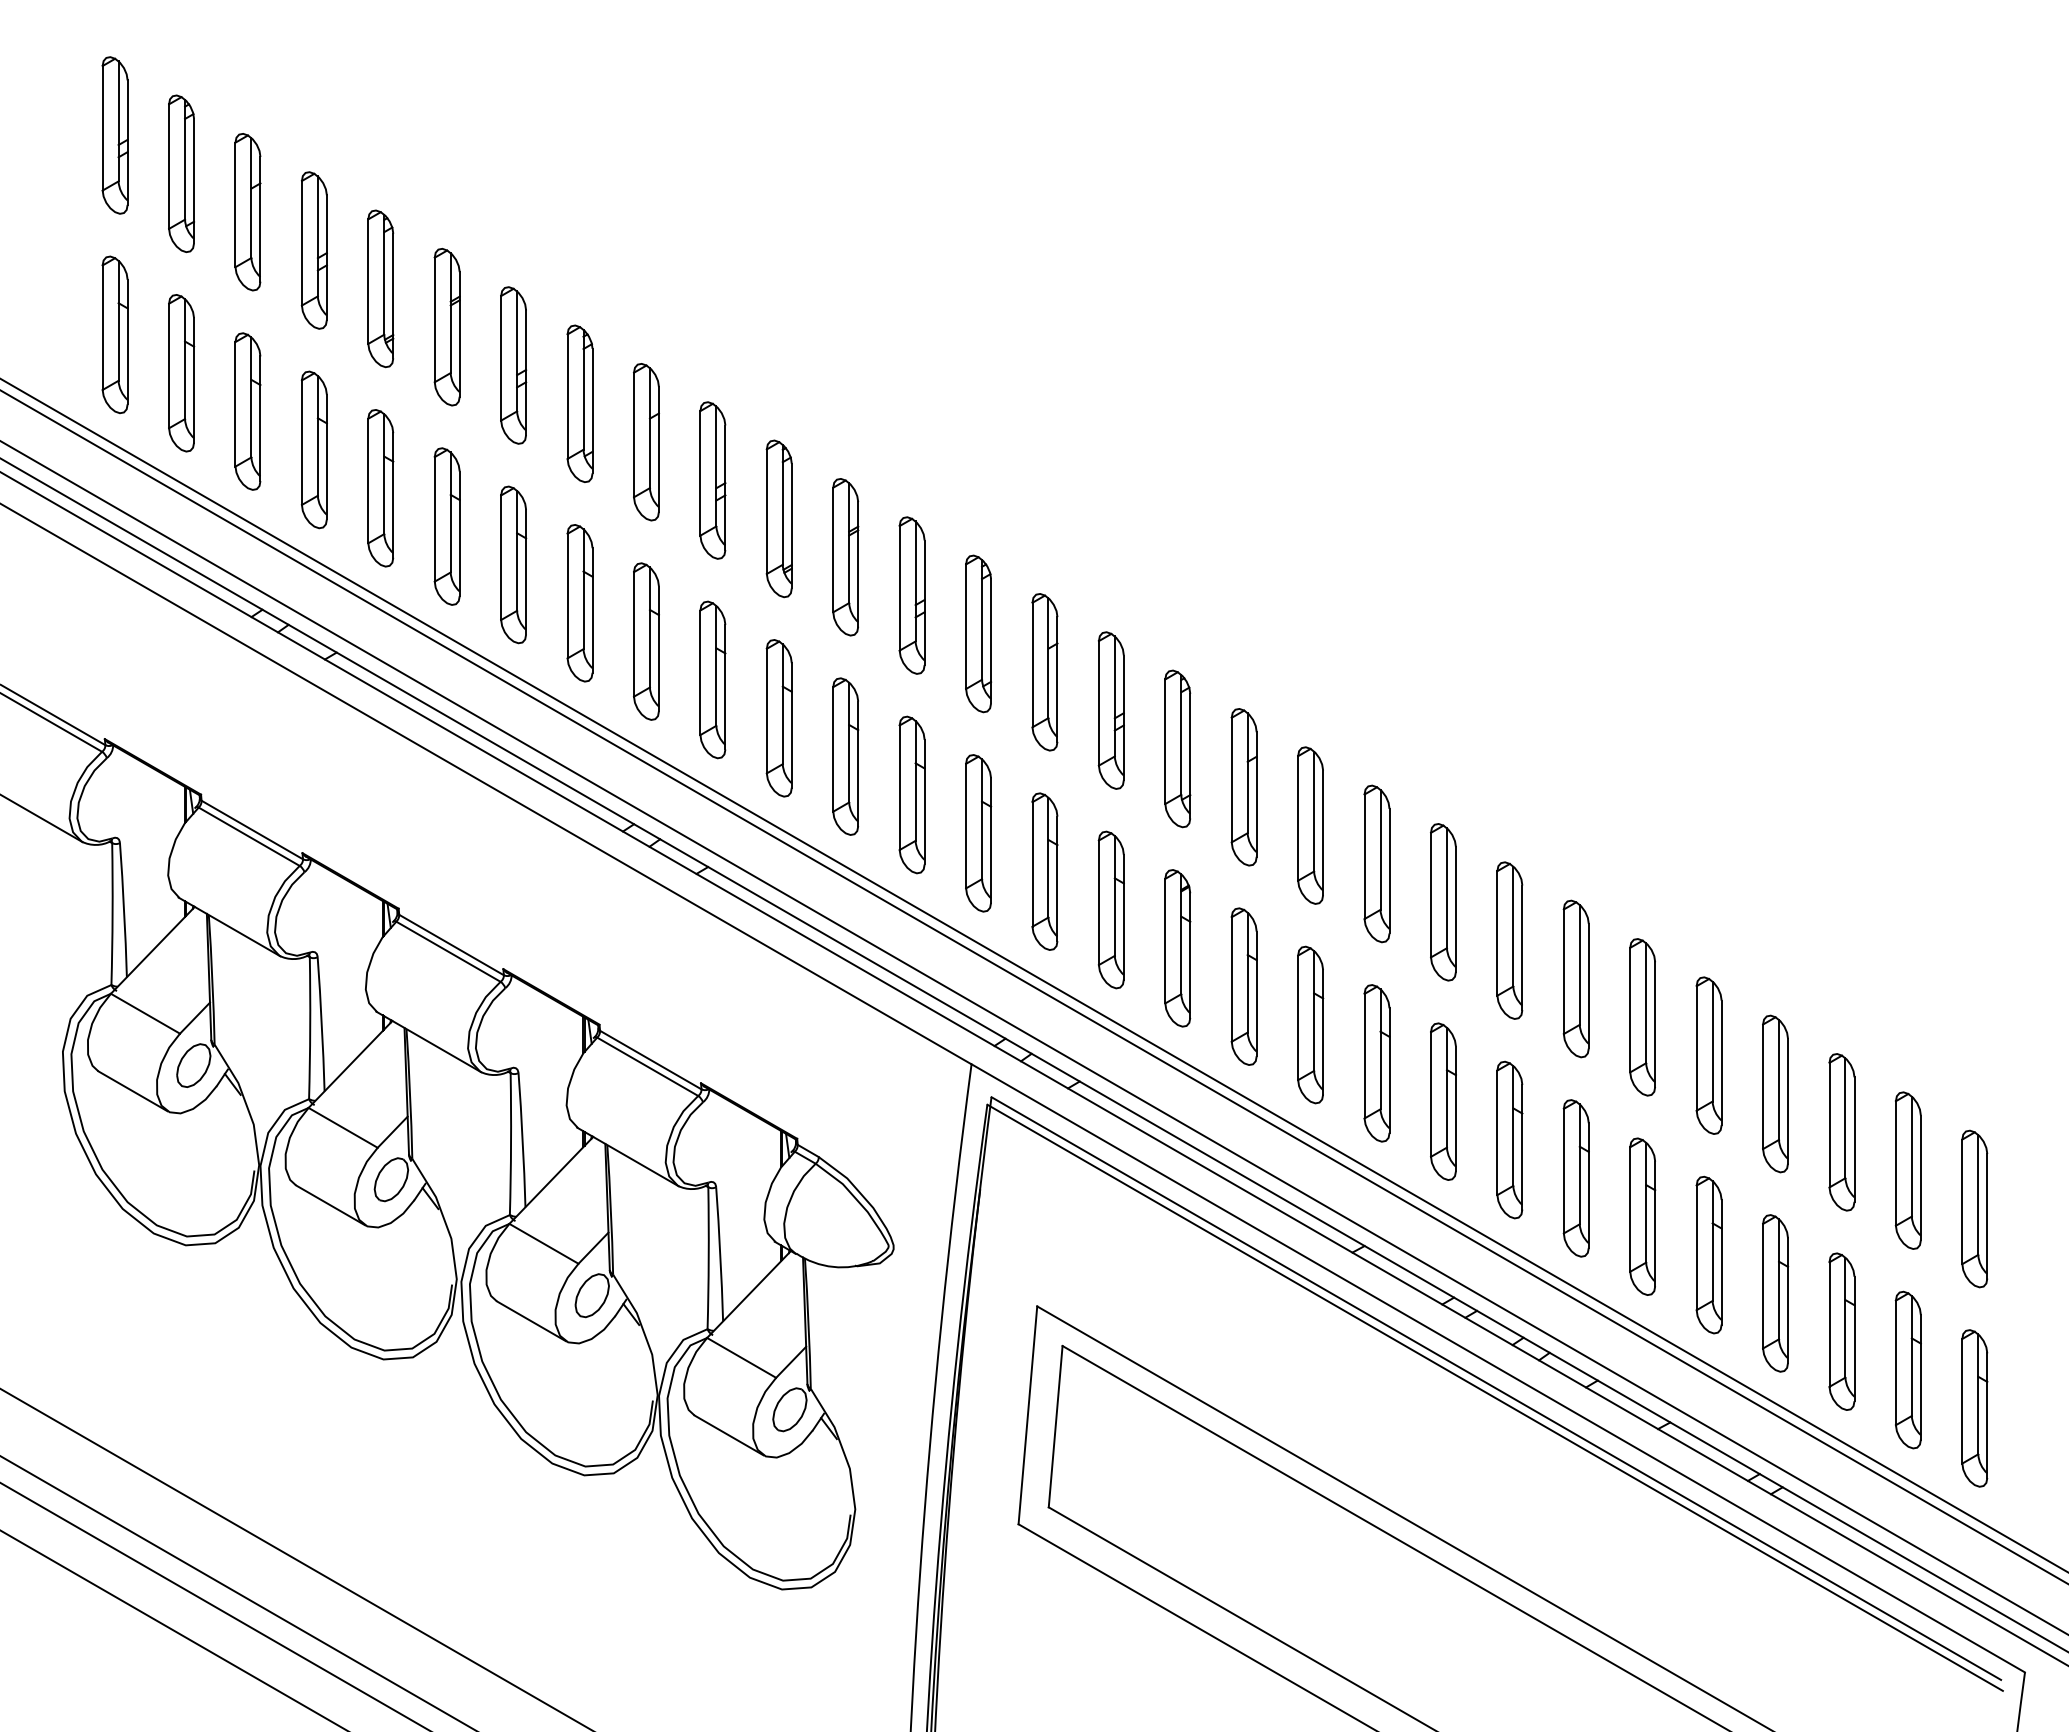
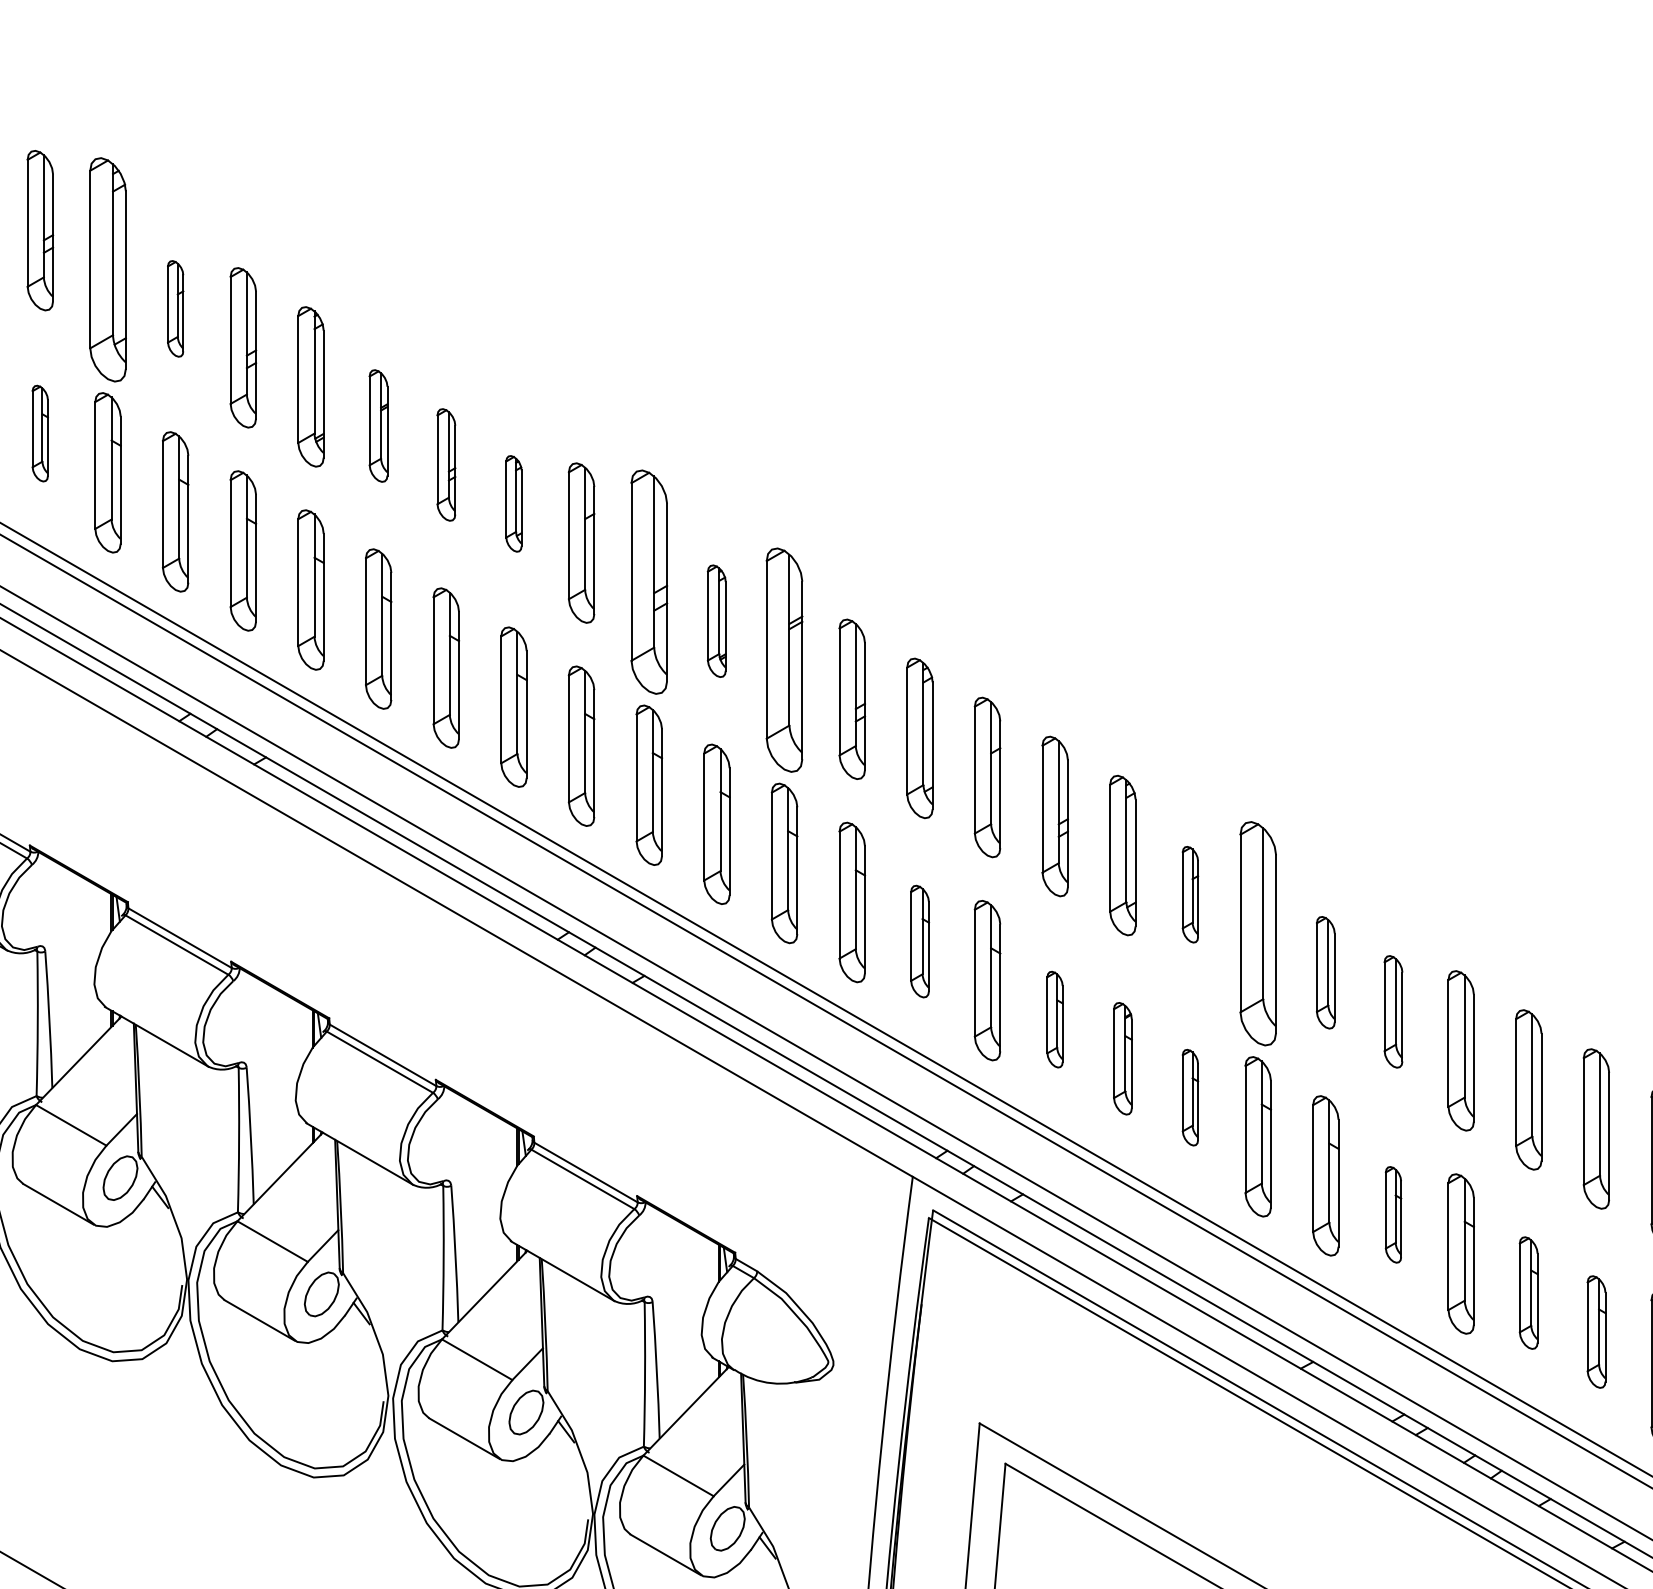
part: (181, 173) -> (107, 269), size x1.4
part: (247, 212) -> (175, 309), size x0.6
part: (446, 327) -> (377, 426), size x0.7
part: (114, 334) -> (39, 433), size x0.6
part: (513, 365) -> (446, 464), size x0.7
part: (579, 403) -> (513, 503), size x0.6
part: (712, 480) -> (648, 582), size x1.4
part: (778, 518) -> (716, 620), size x0.7
part: (845, 557) -> (784, 660), size x1.4
part: (1243, 787) -> (1189, 894), size x0.6
part: (1310, 825) -> (1258, 933), size x1.4
part: (978, 833) -> (919, 941), size x0.7
part: (1376, 863) -> (1325, 972), size x0.7
part: (1443, 902) -> (1393, 1012), size x0.7
part: (1110, 909) -> (1054, 1019), size x0.6
part: (1177, 948) -> (1122, 1058), size x0.7
part: (1243, 986) -> (1189, 1097), size x0.6
part: (1443, 1101) -> (1393, 1214), size x0.6
part: (1575, 1178) -> (1528, 1293), size x0.7
part: (1642, 1216) -> (1596, 1331), size x0.7

